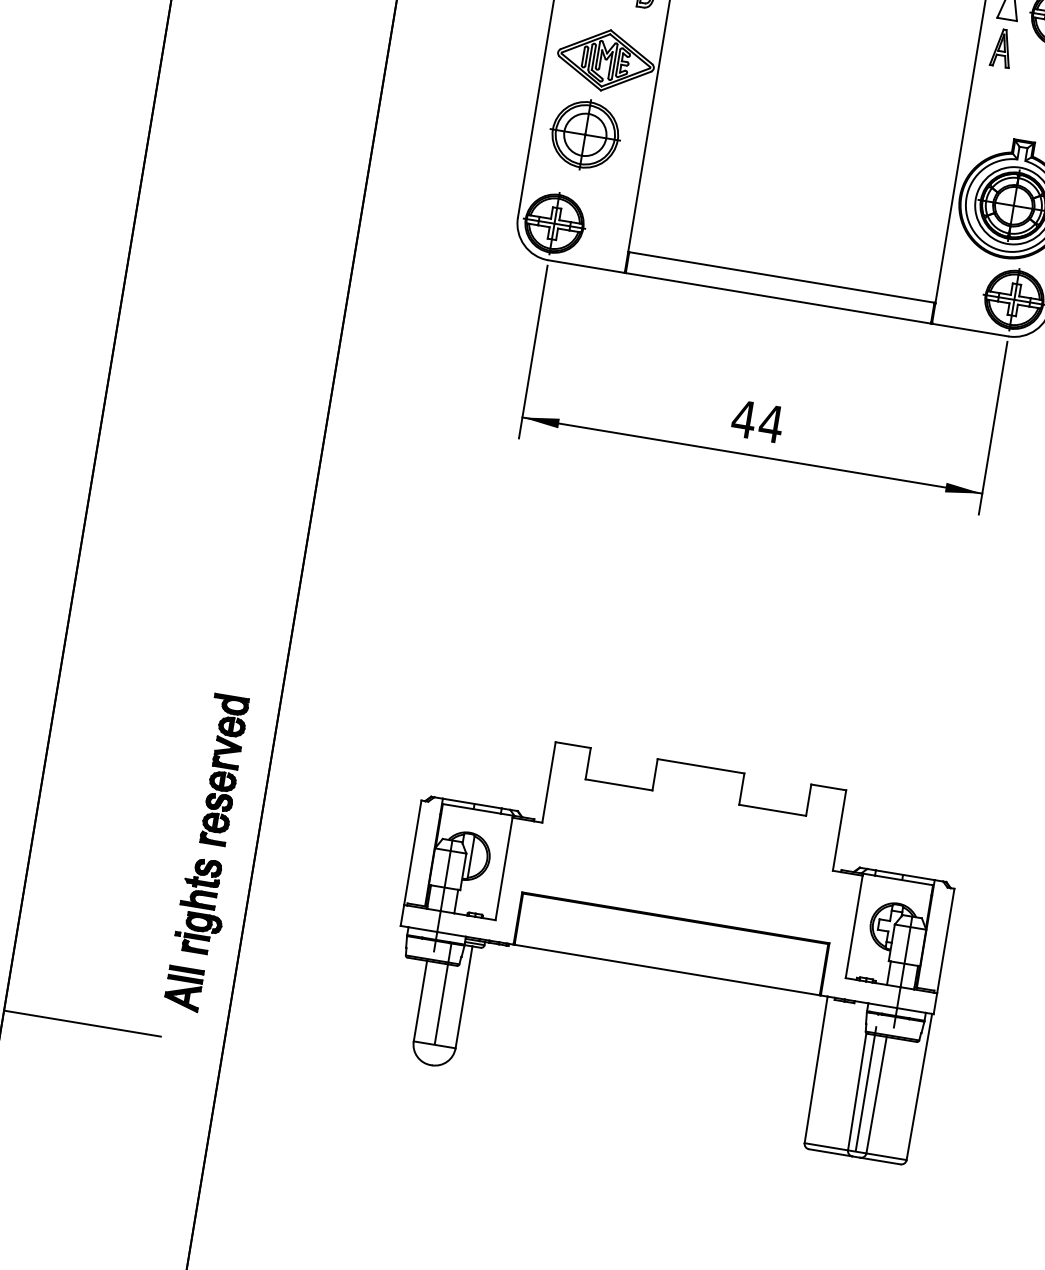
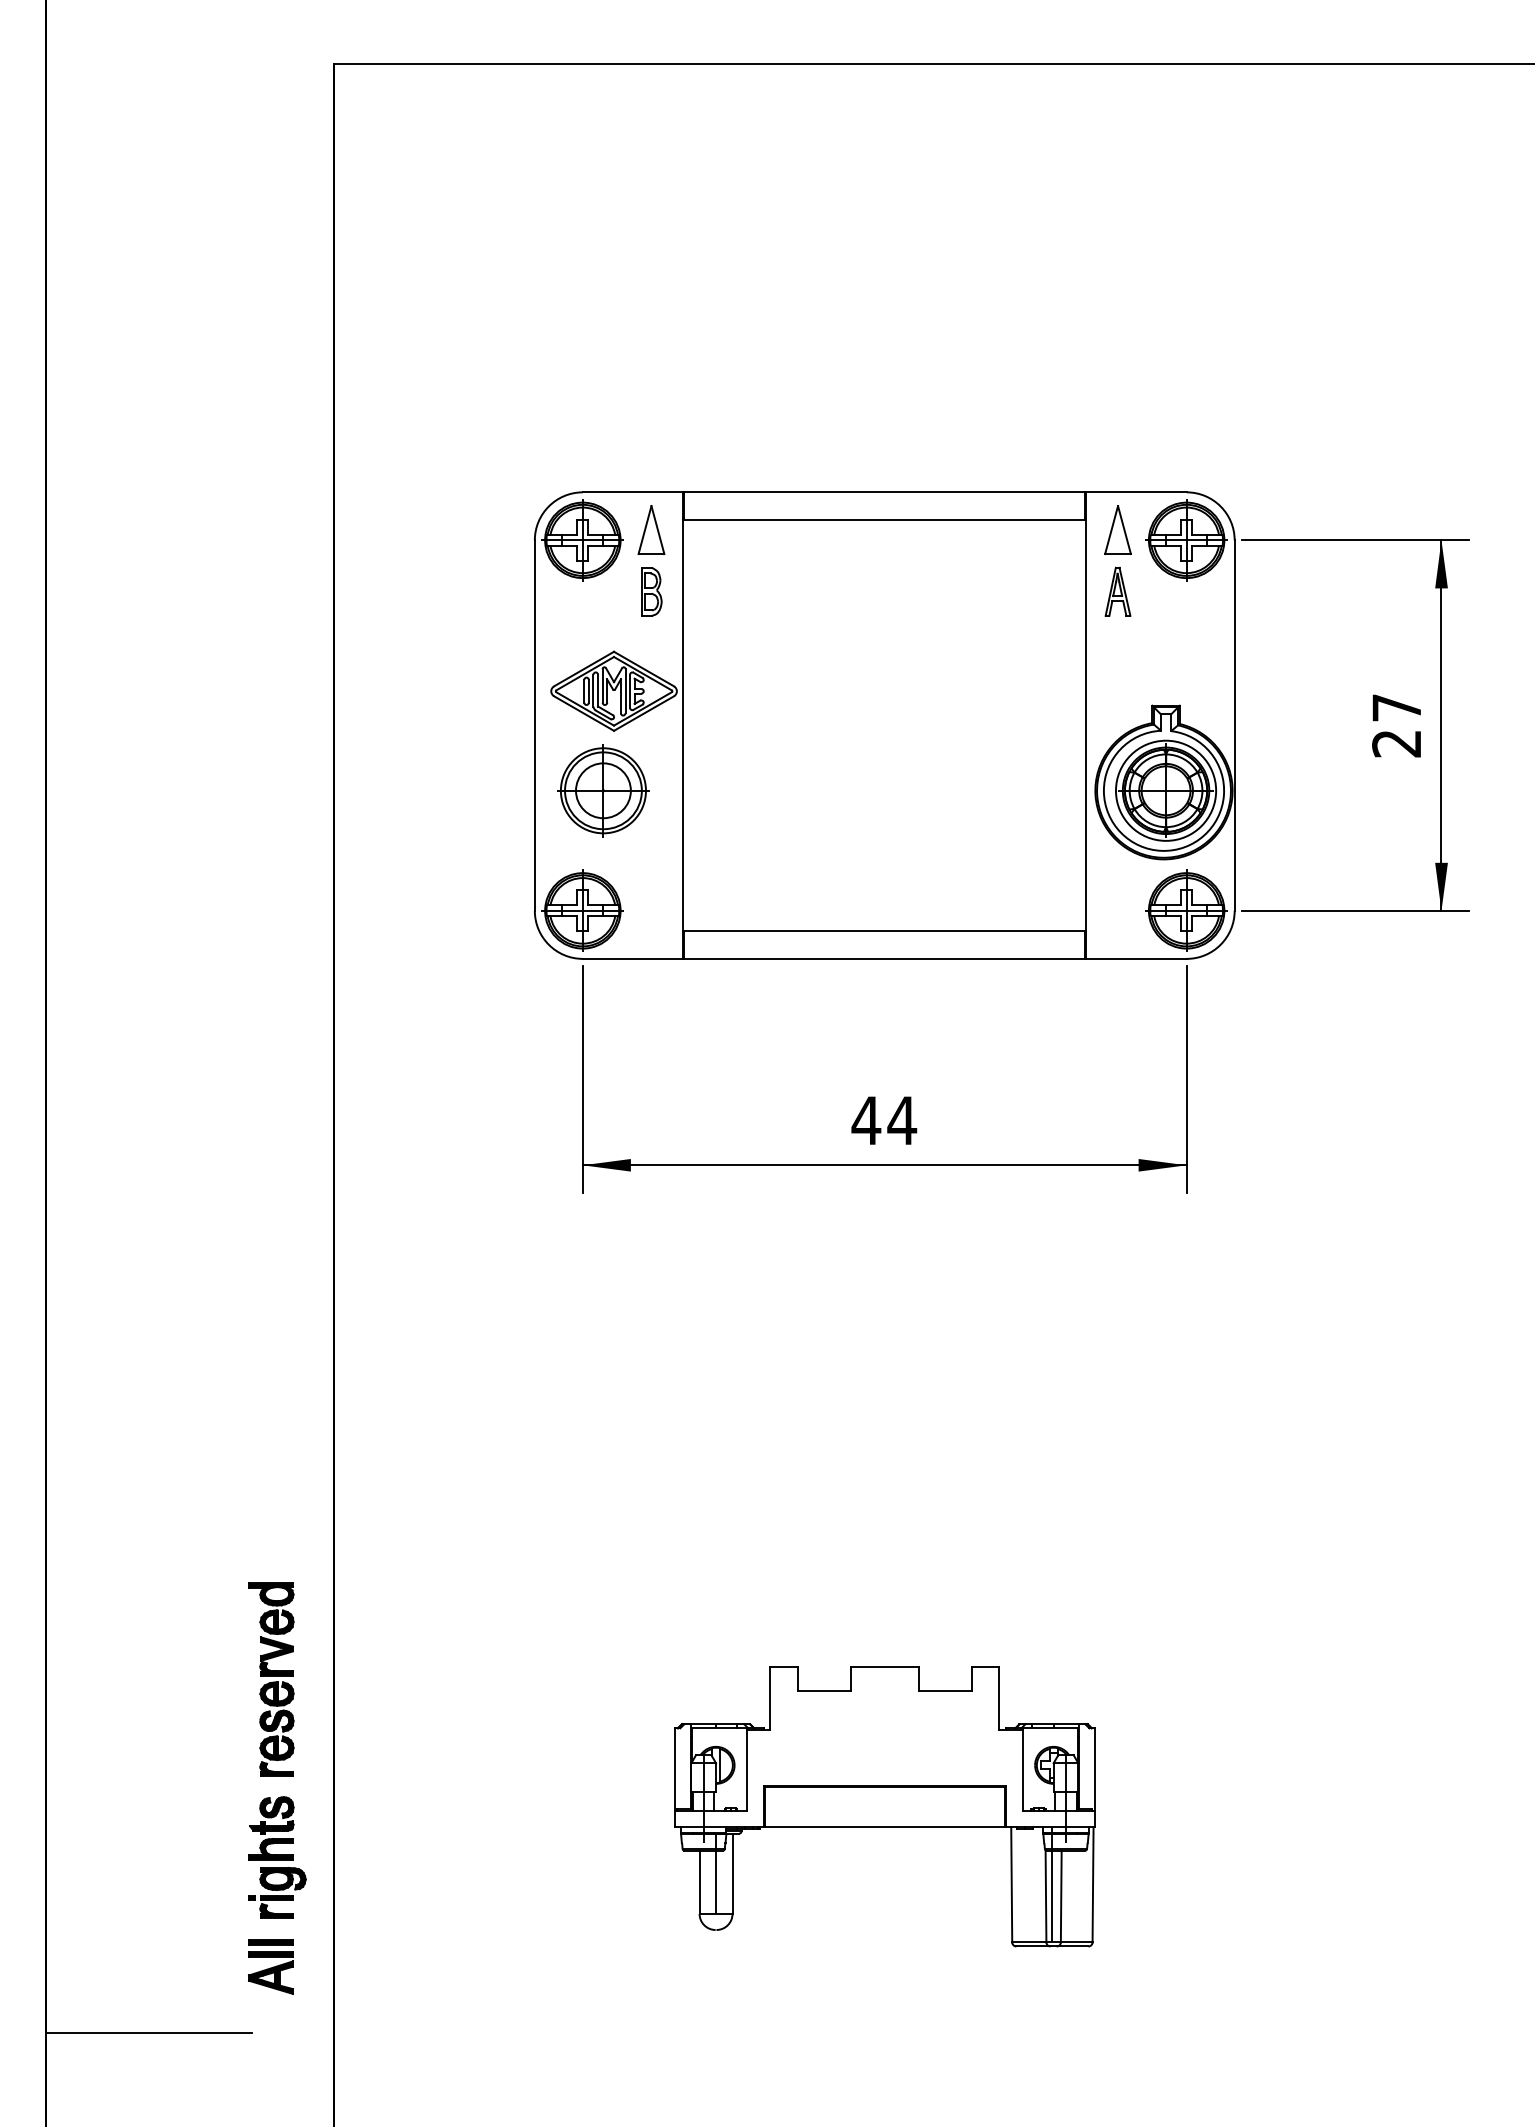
part: (671, 943) -> (884, 1806), size x0.6

